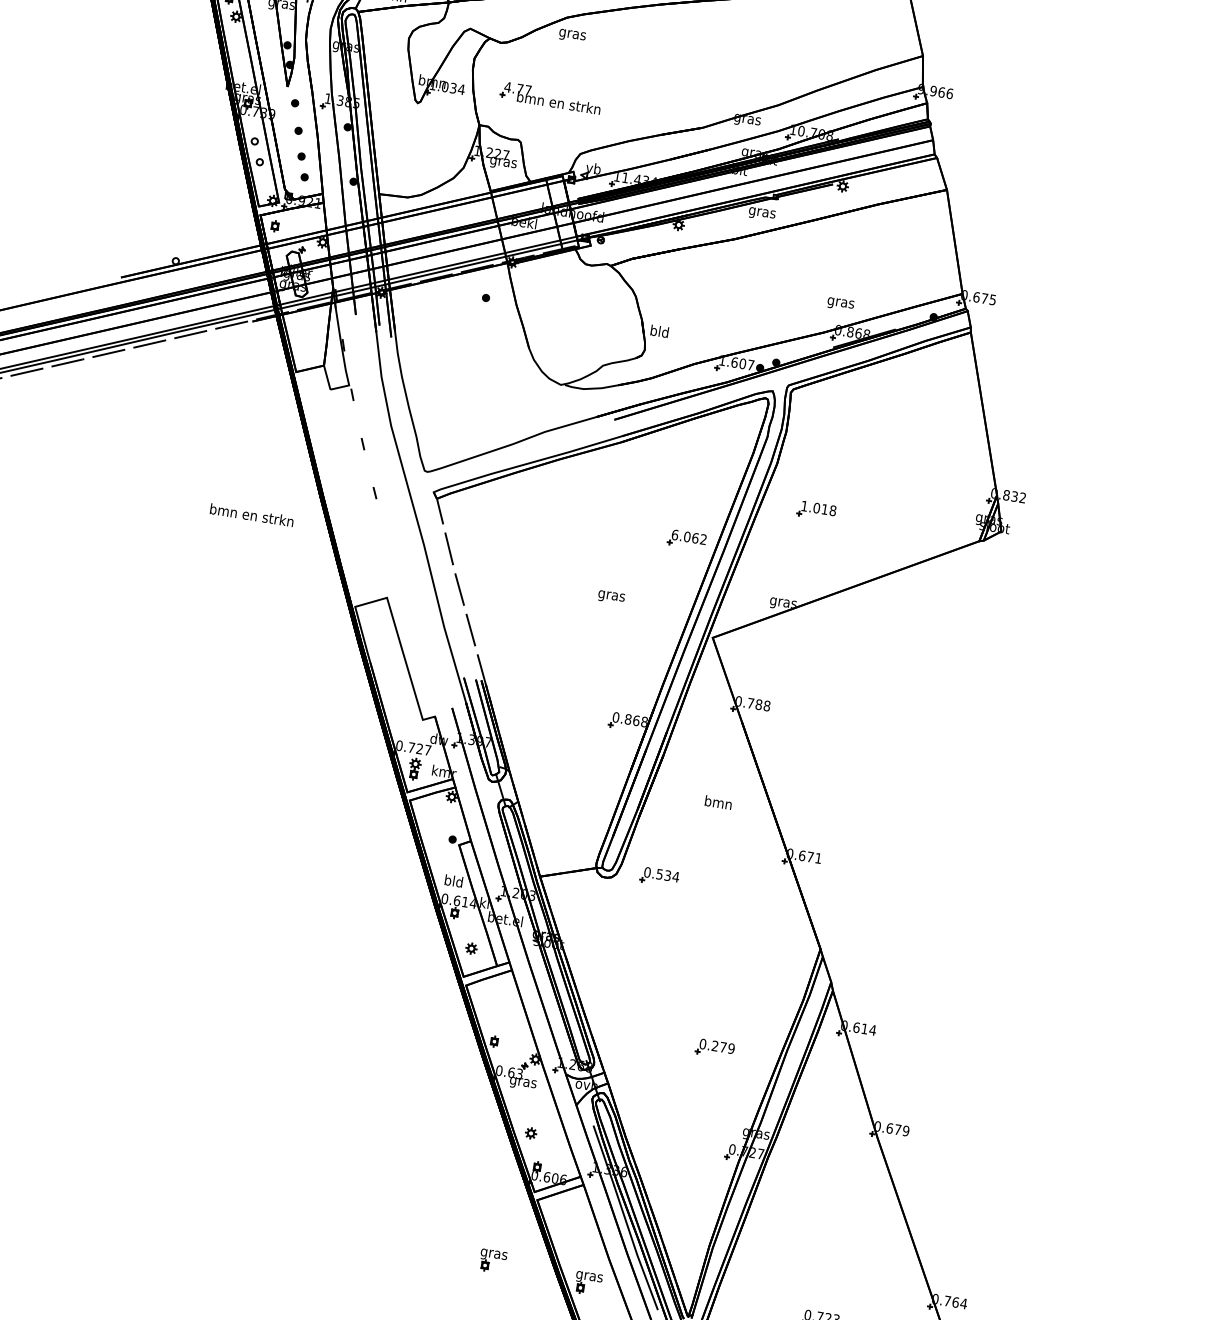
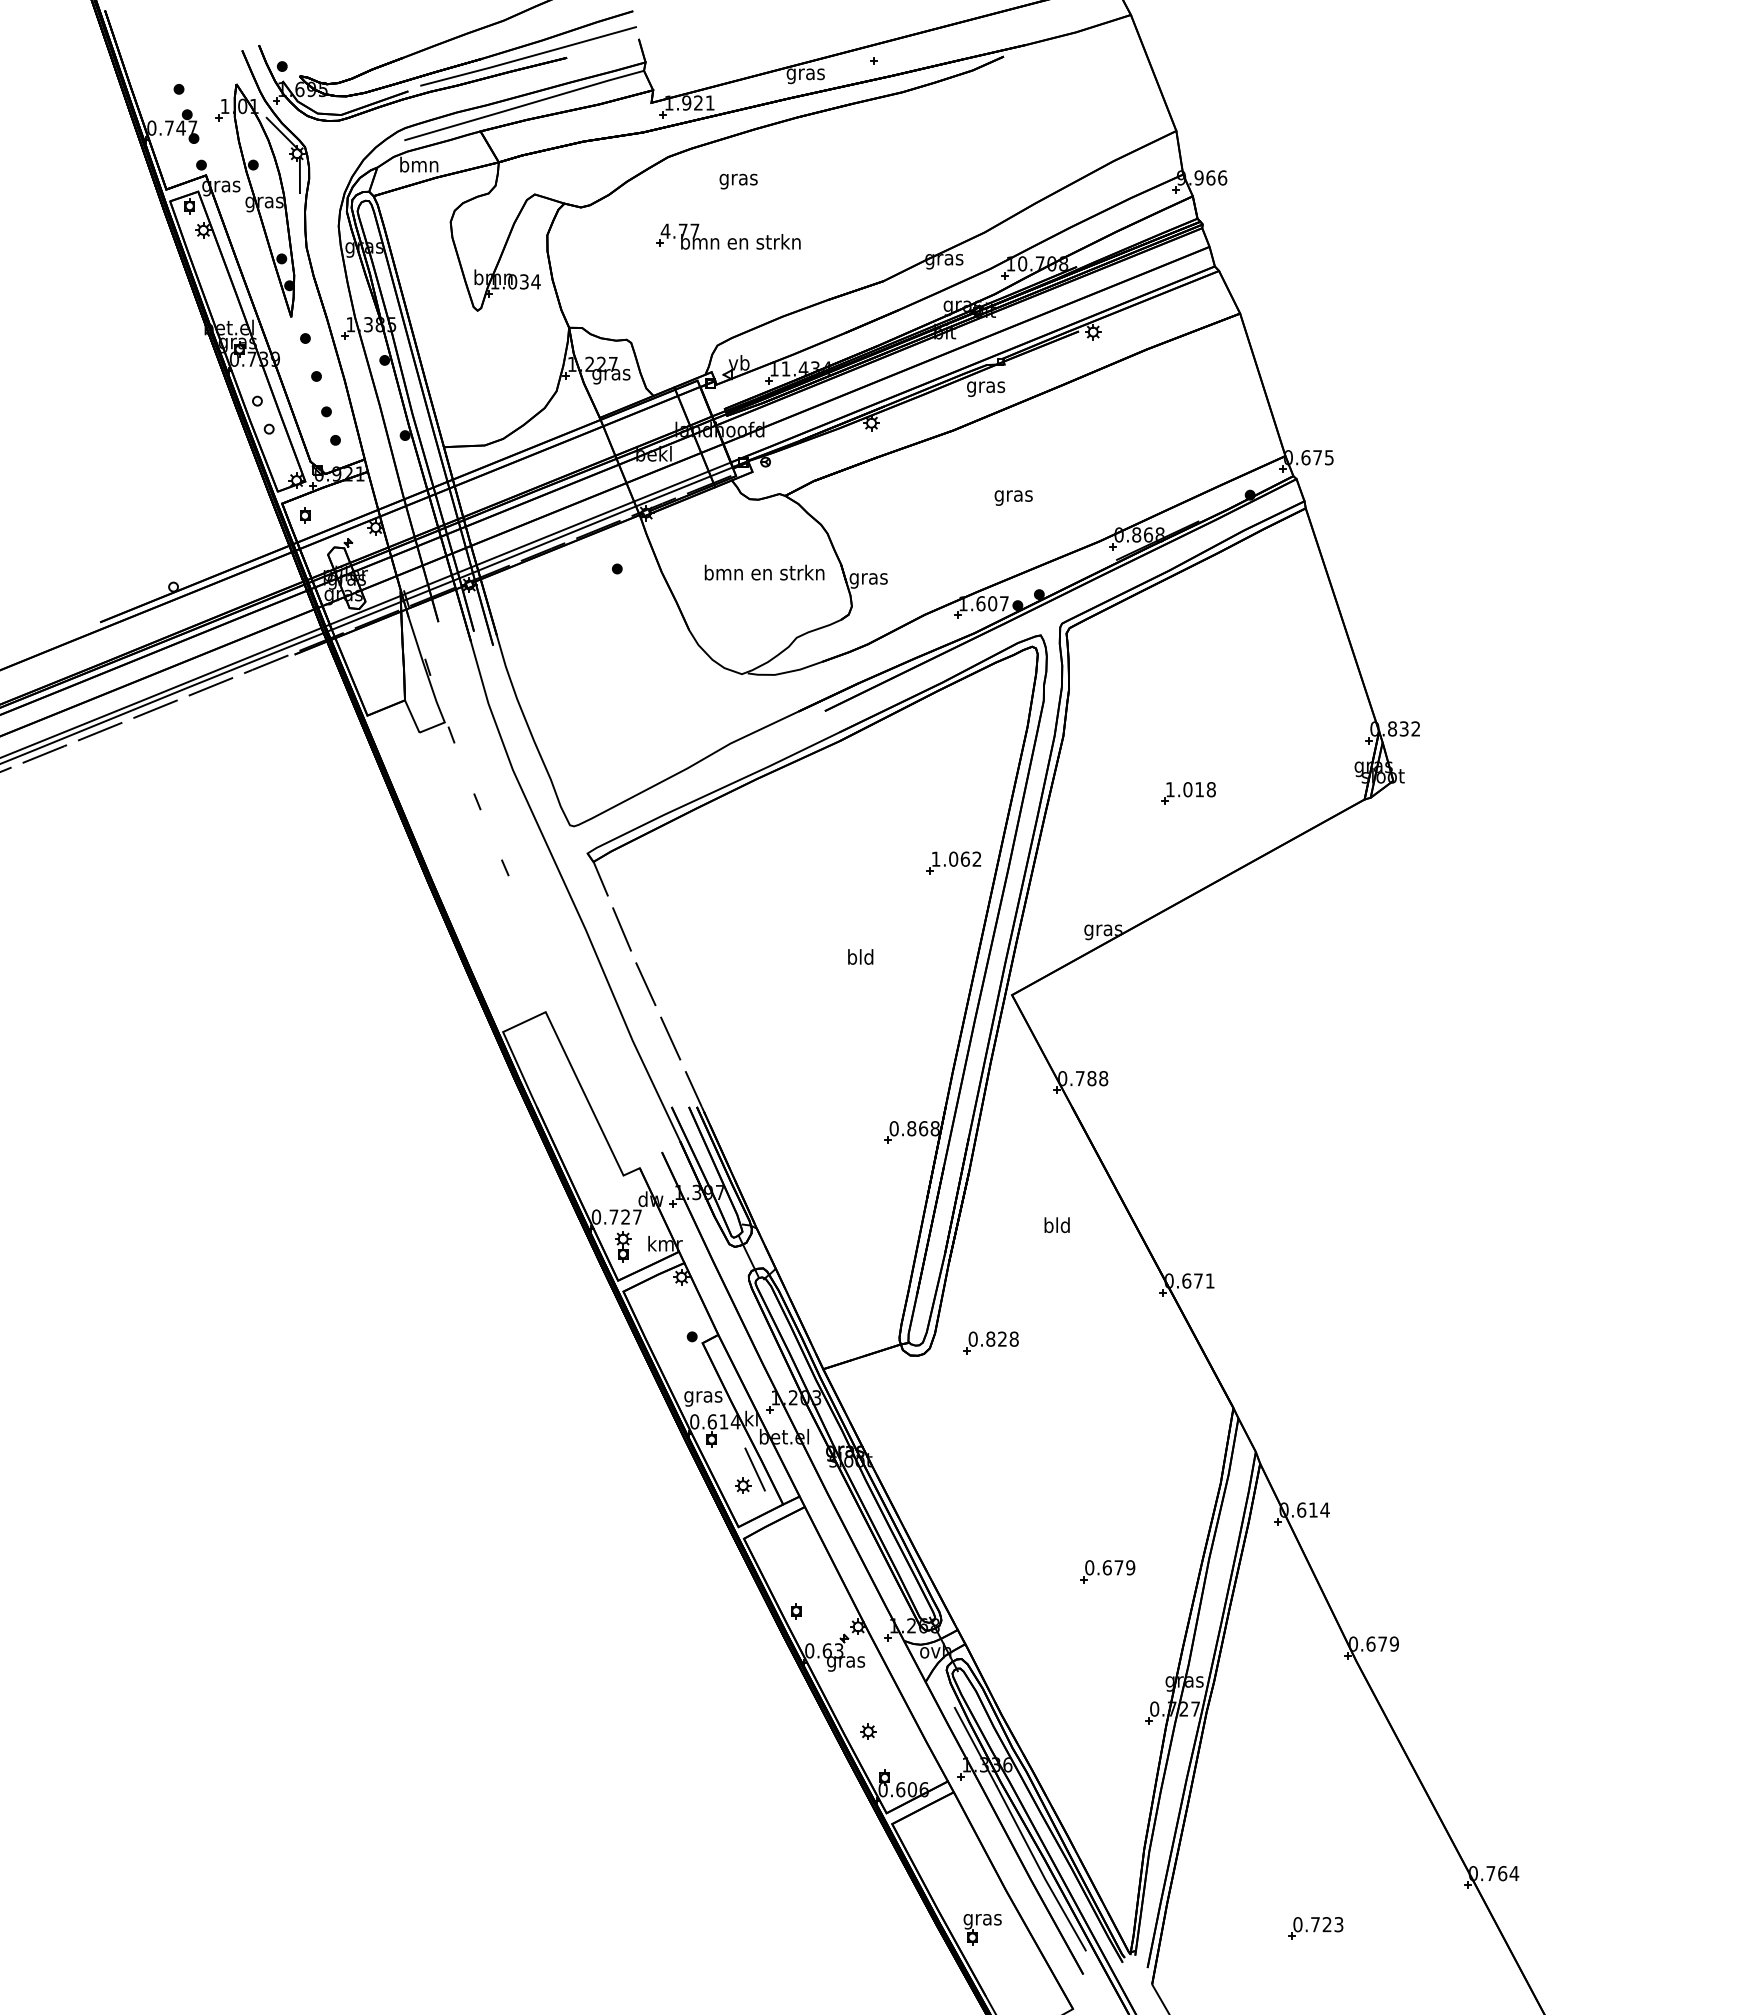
text: (572, 35) -> (738, 181), moved
part: (550, 97) -> (728, 236), moved
text: (840, 303) -> (1013, 497), moved
text: (659, 332) -> (868, 578), bld -> gras
part: (816, 510) -> (1188, 793), moved
text: (251, 515) -> (764, 572), moved
text: (674, 534) -> (935, 858), 6.062 -> 1.062
text: (611, 595) -> (860, 958), gras -> bld
text: (718, 802) -> (1057, 1225), bmn -> bld
text: (667, 875) -> (1002, 1338), 0.534 -> 0.828
text: (453, 882) -> (703, 1396), bld -> gras
line: (481, 938) -> (754, 1469), added
text: (714, 1045) -> (1106, 1567), 0.279 -> 0.679
part: (492, 1261) -> (843, 1919), removed

